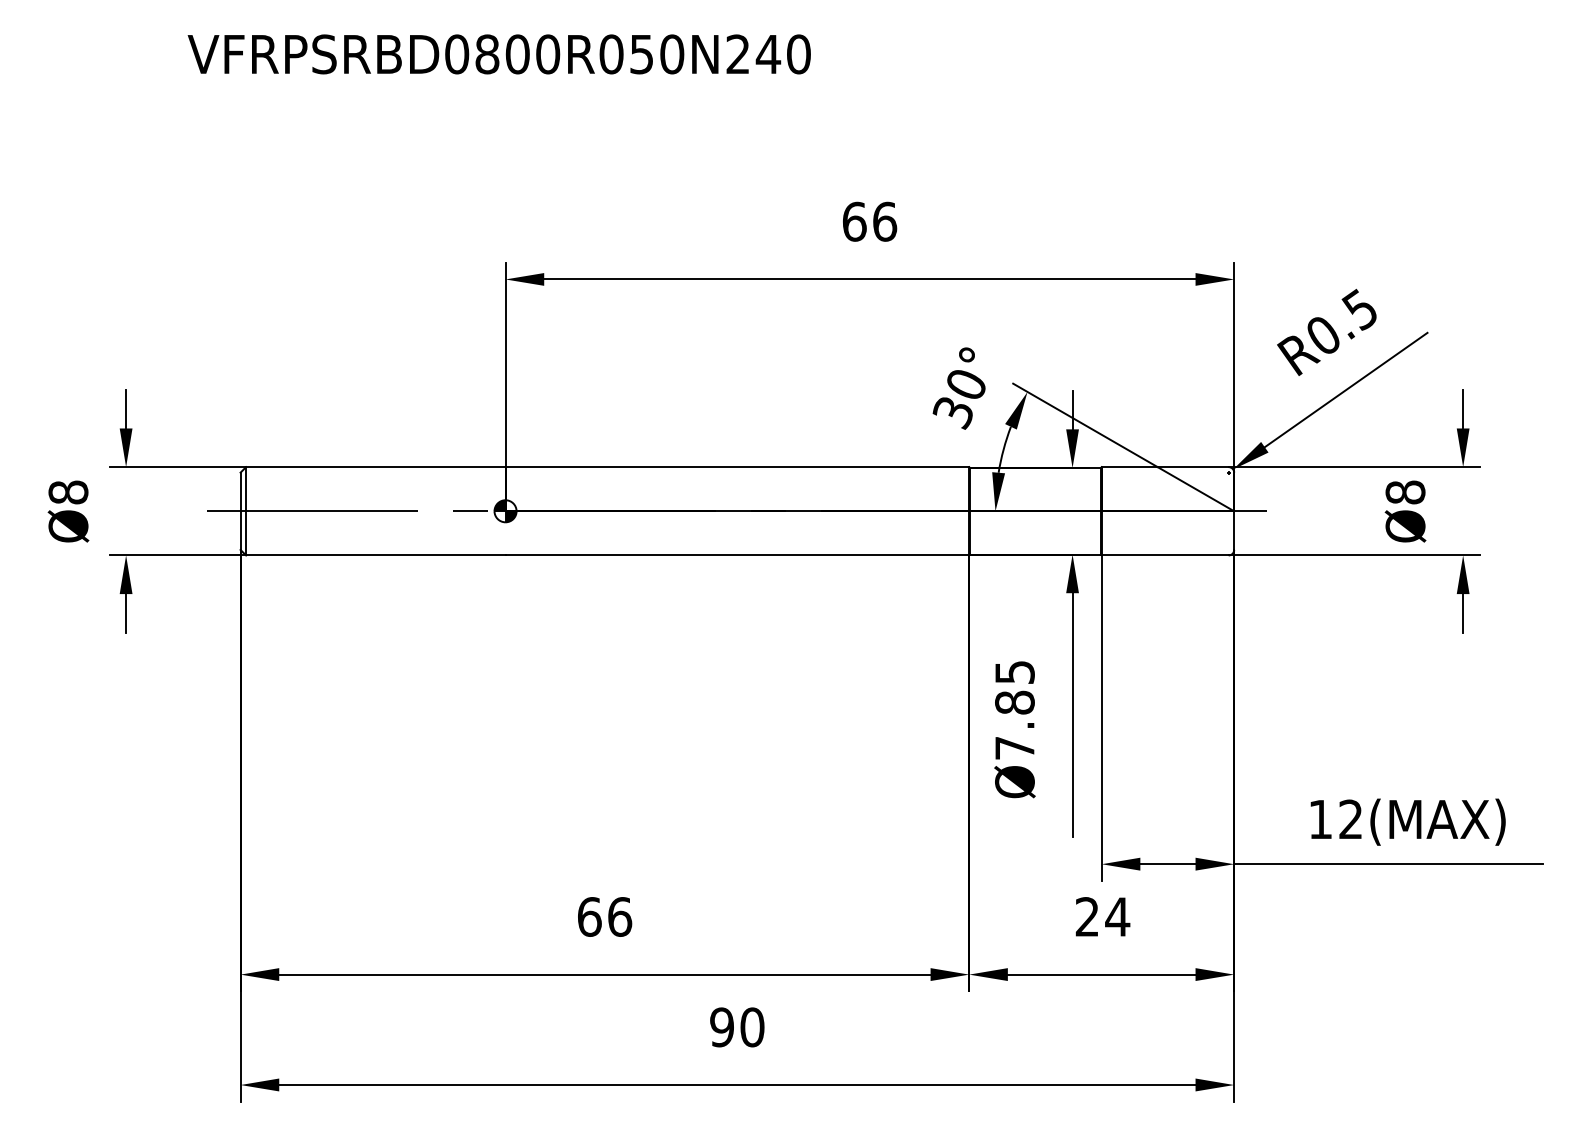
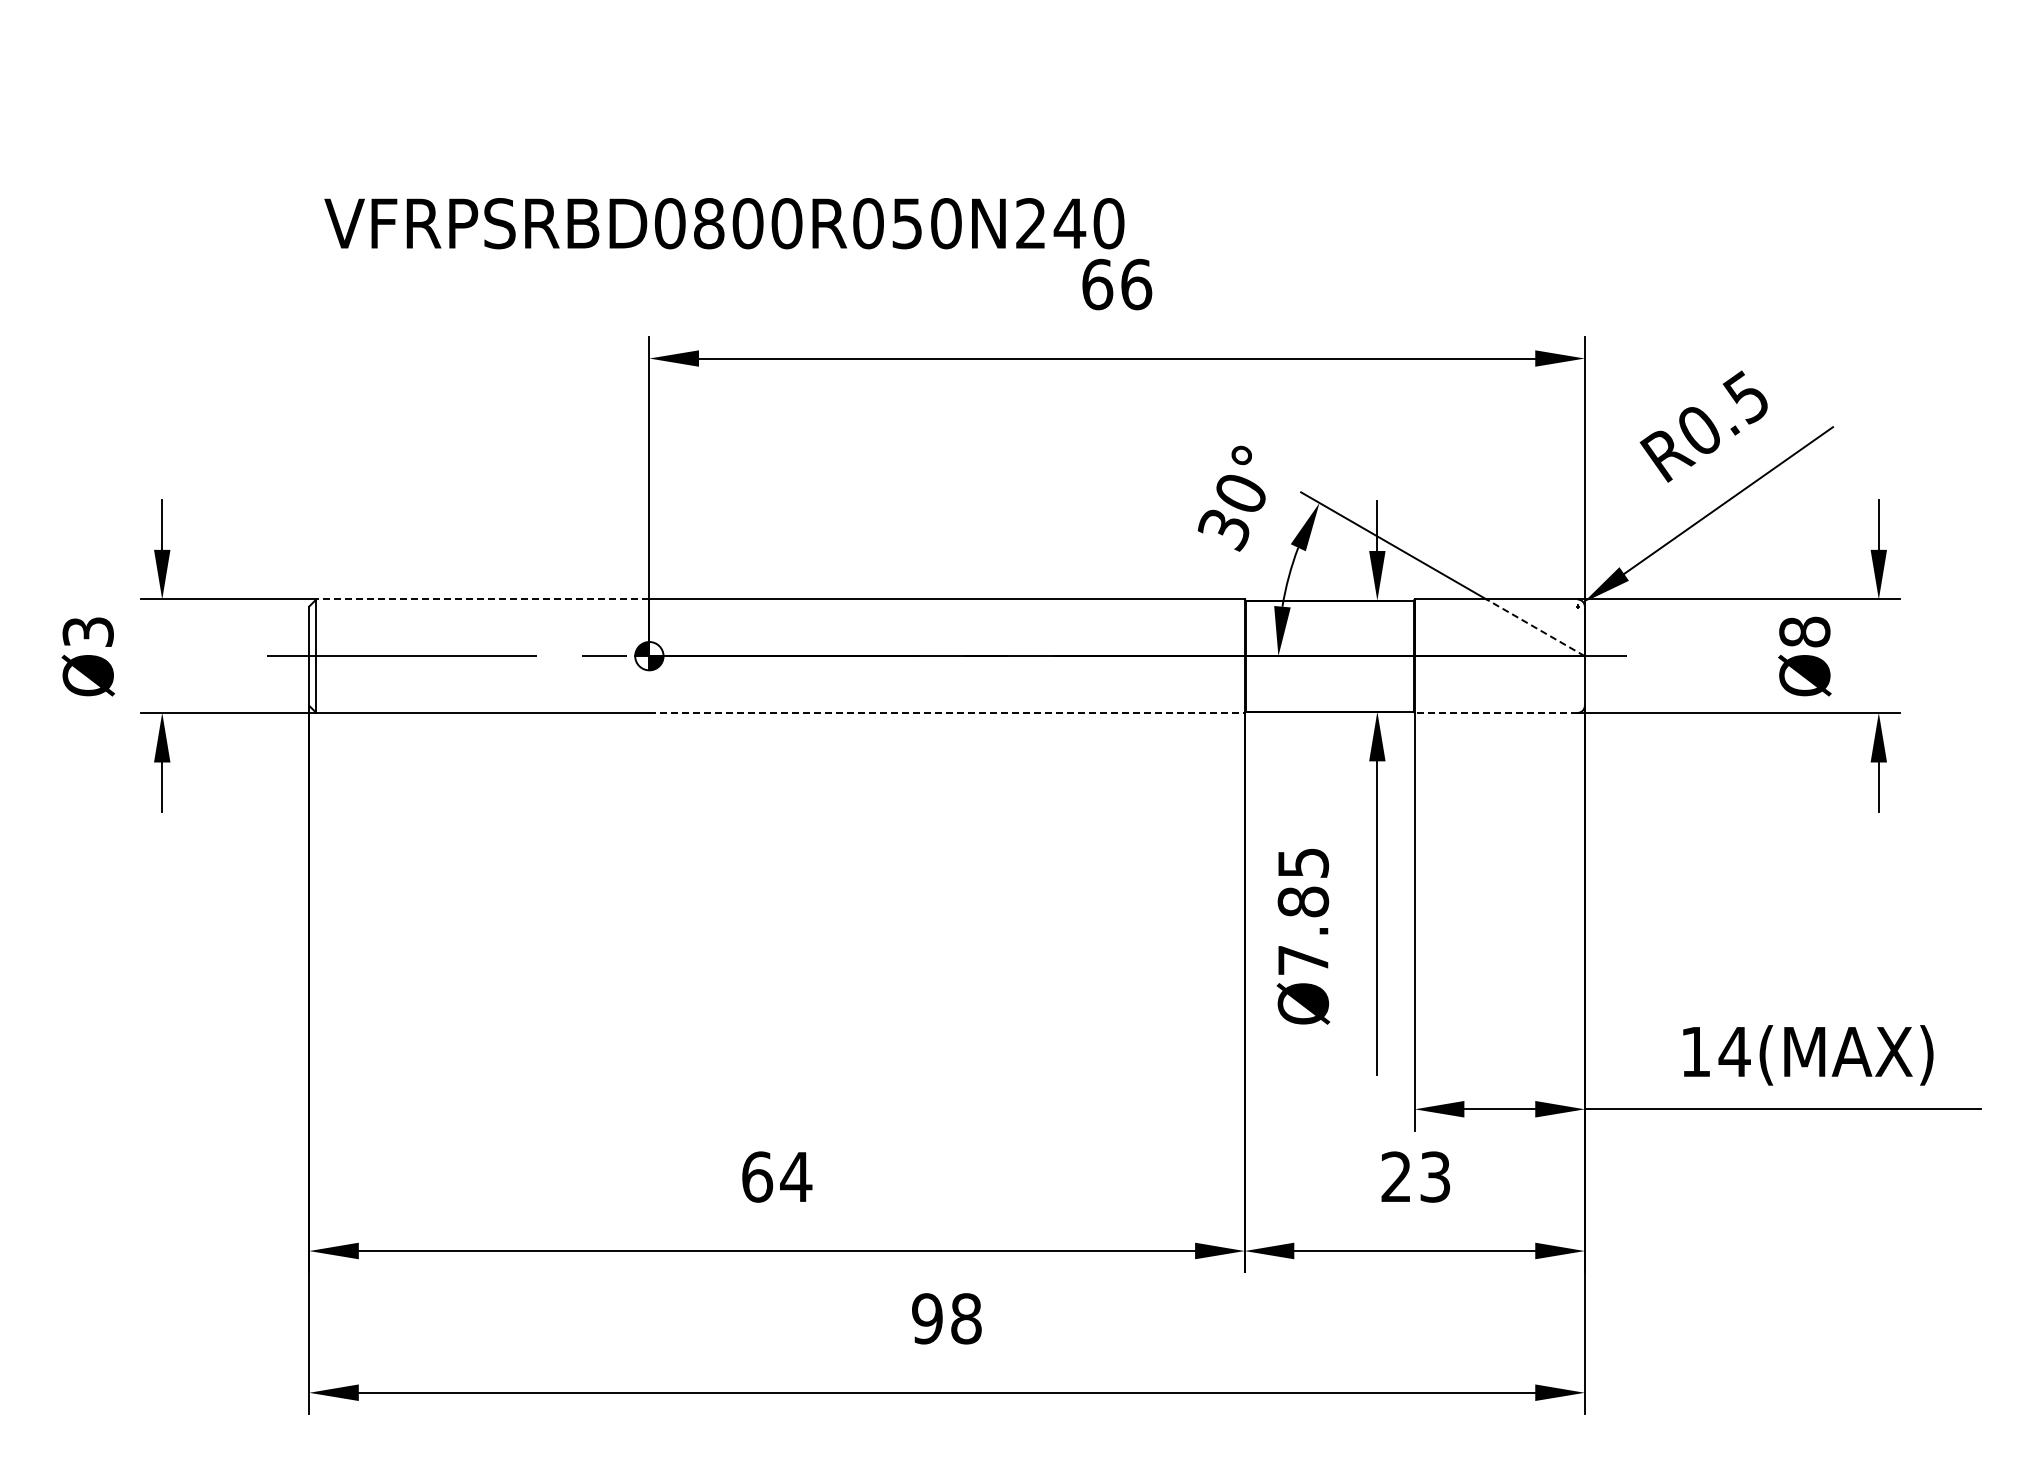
text: (499, 54) -> (724, 223), moved
line: (375, 467) -> (482, 599), solid -> dashed
line: (1195, 488) -> (1535, 627), solid -> dashed
text: (67, 492) -> (87, 631), Ø8 -> Ø3
line: (737, 555) -> (947, 712), solid -> dashed
line: (1164, 555) -> (1495, 712), solid -> dashed
text: (1350, 819) -> (1734, 1051), 12(MAX) -> 14(MAX)
text: (620, 916) -> (796, 1176), 66 -> 64
text: (1117, 916) -> (1435, 1176), 24 -> 23
text: (752, 1027) -> (966, 1318), 90 -> 98

